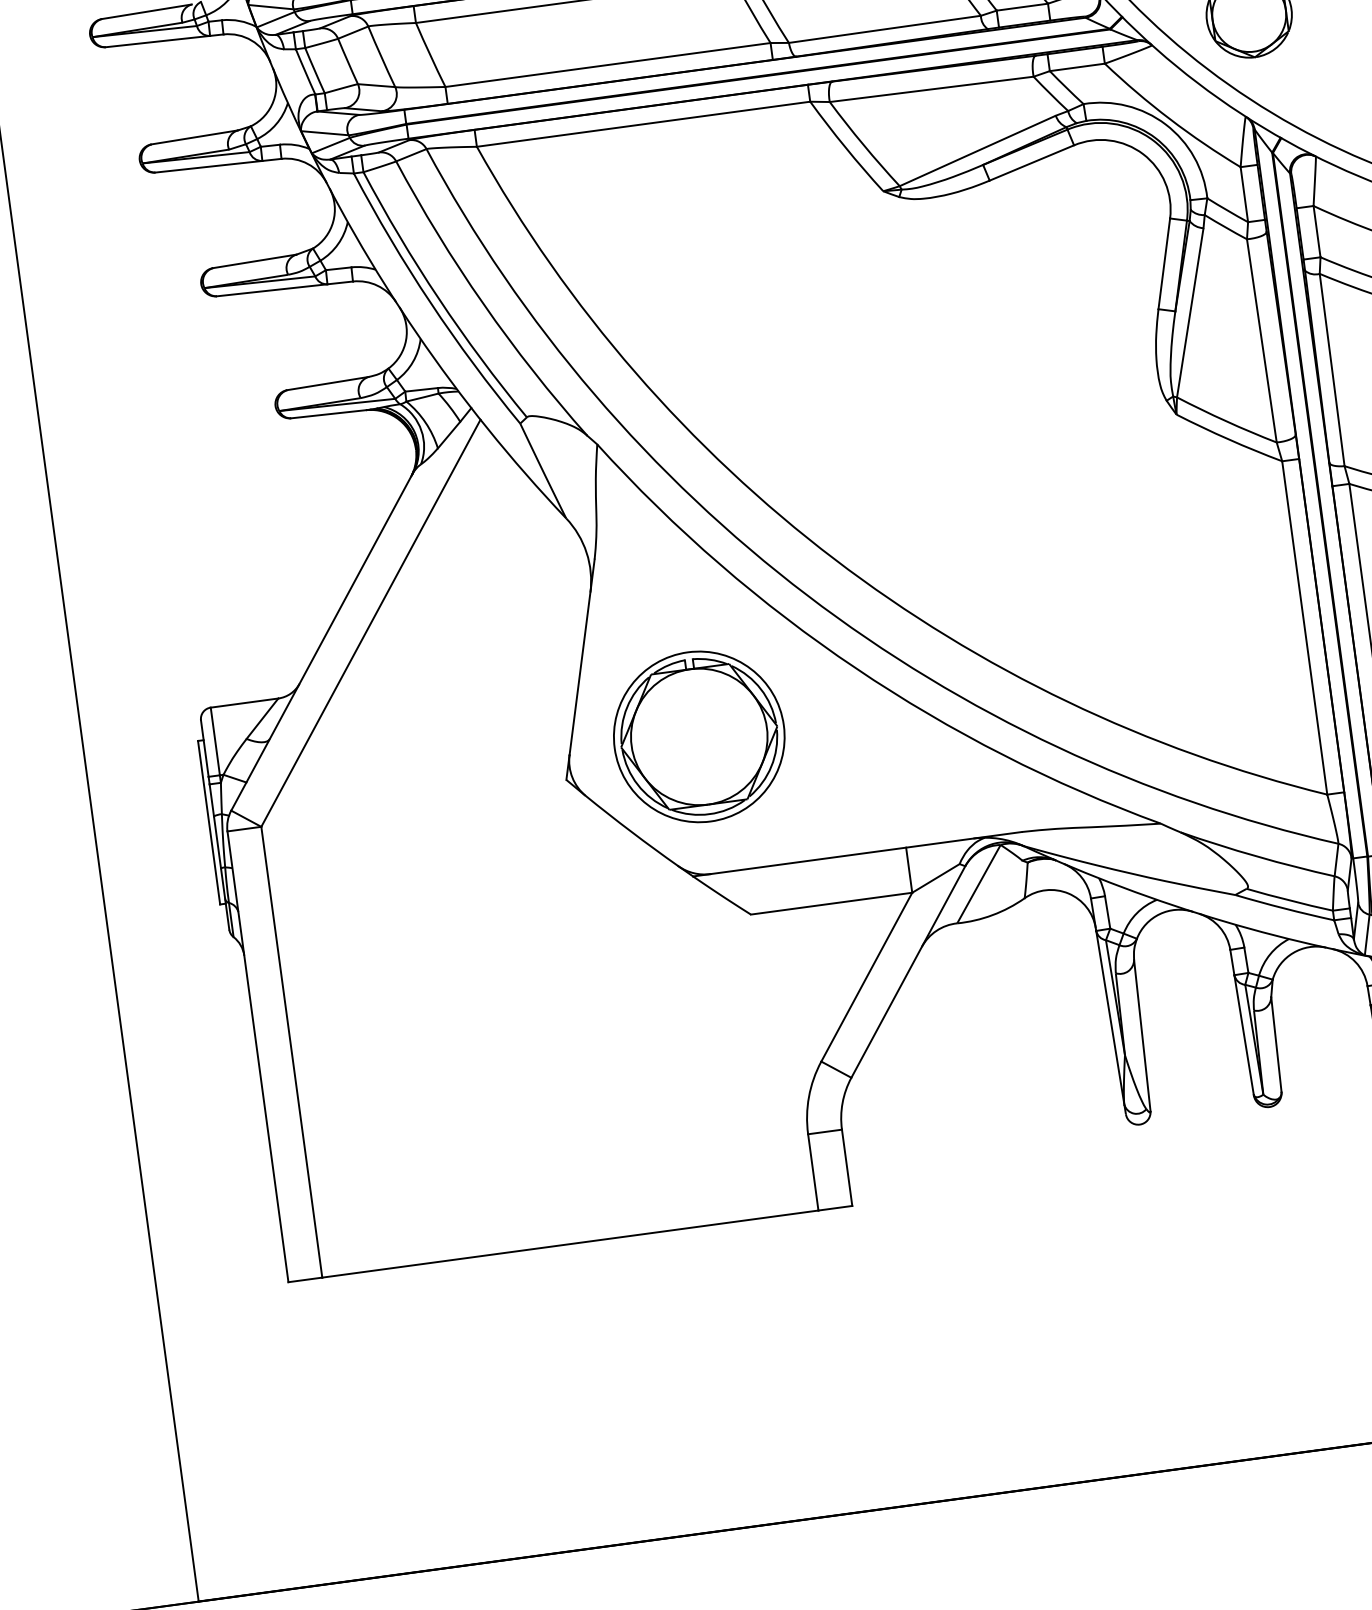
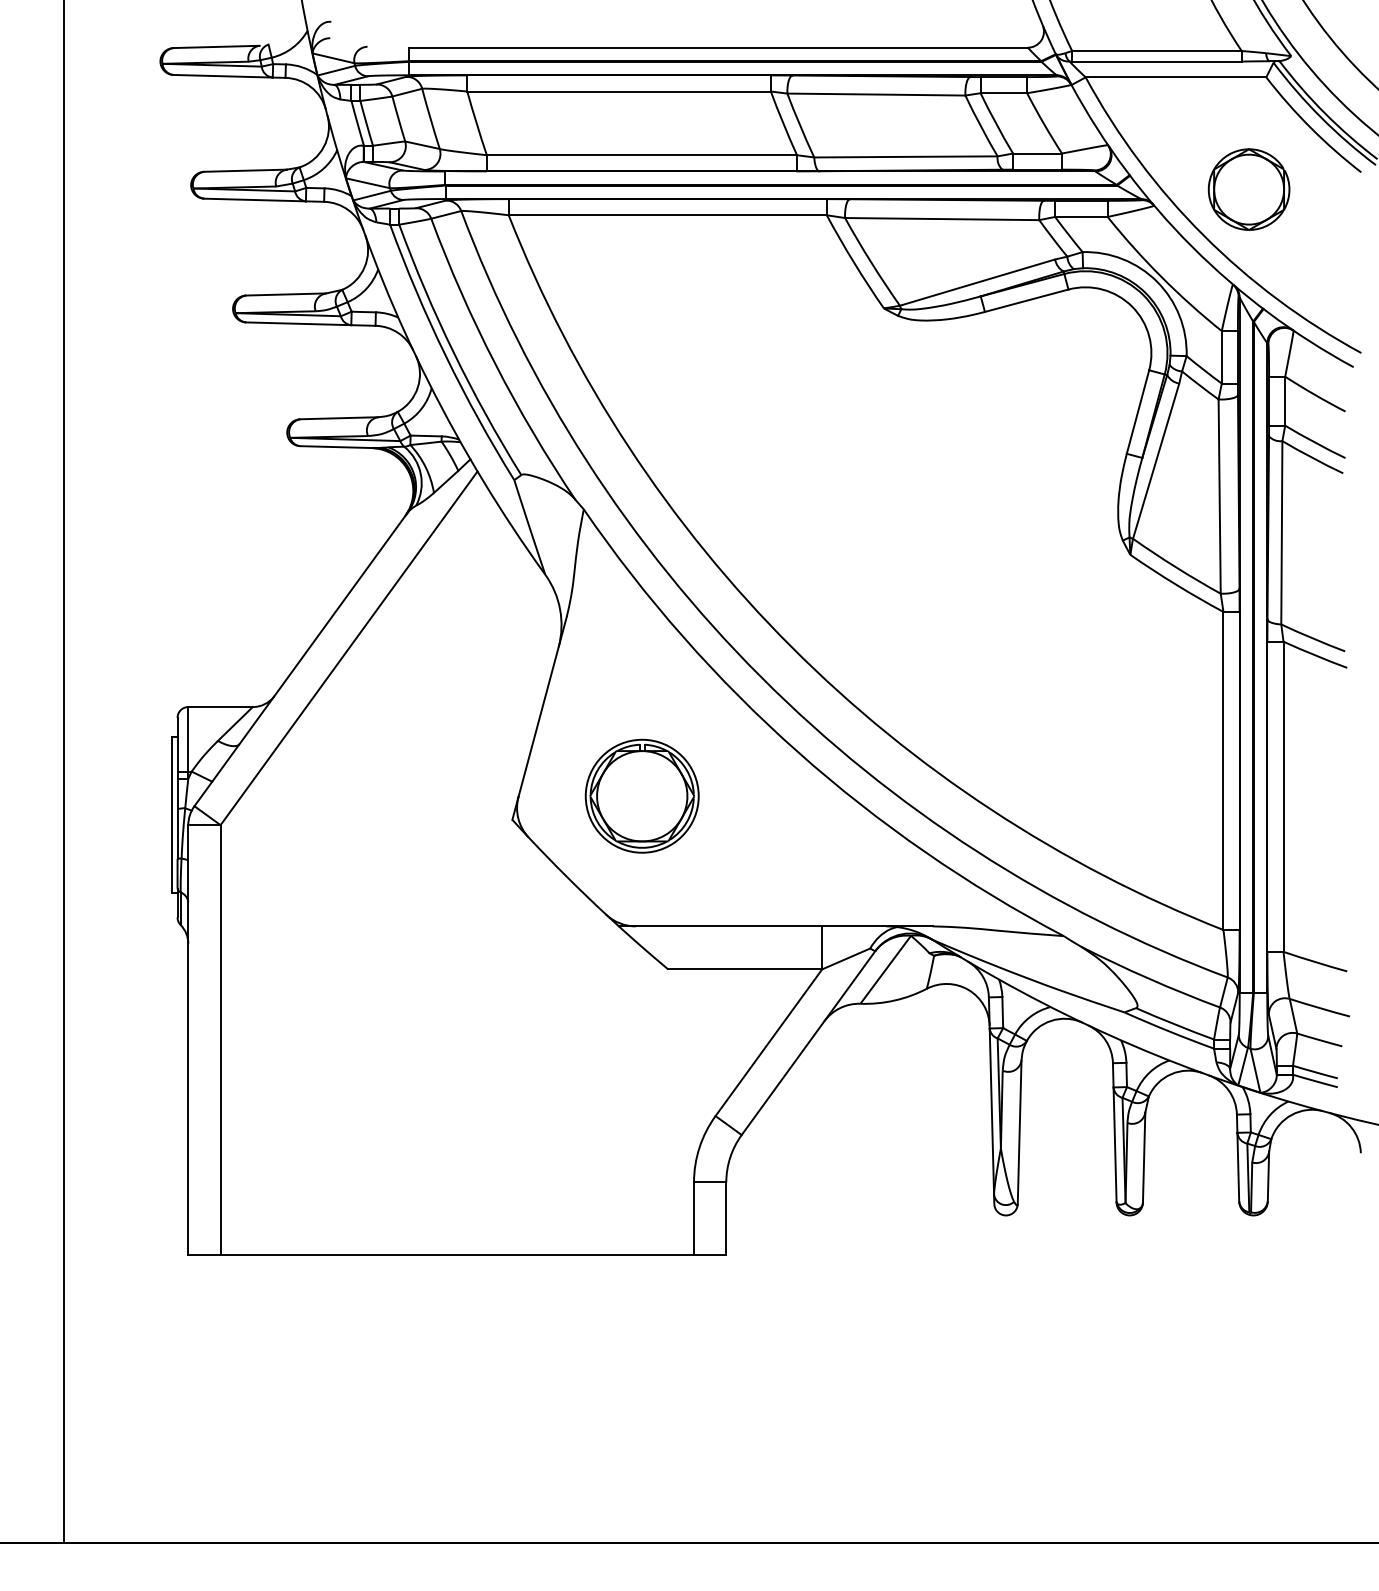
part: (698, 736) -> (641, 795), size x0.7

